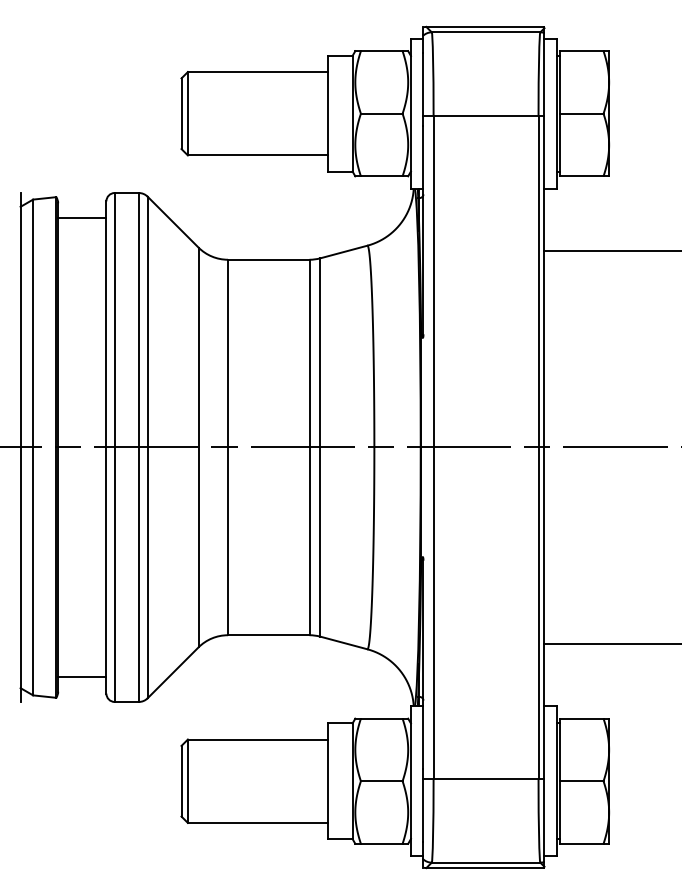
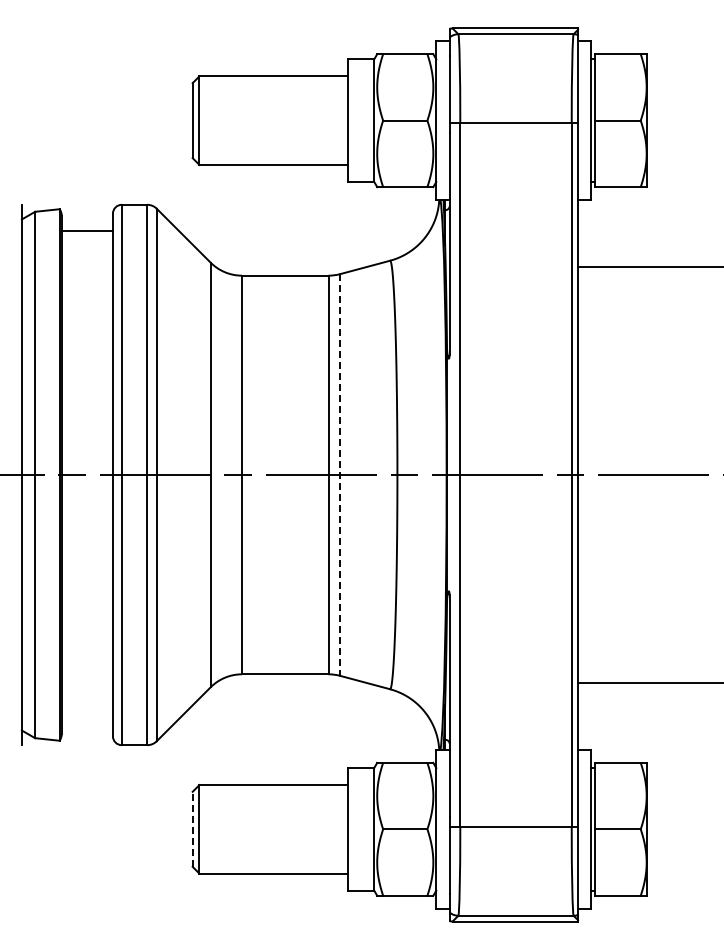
line: (320, 447) -> (340, 475), solid -> dashed
line: (81, 676) -> (86, 718), removed
line: (181, 781) -> (192, 829), solid -> dashed

